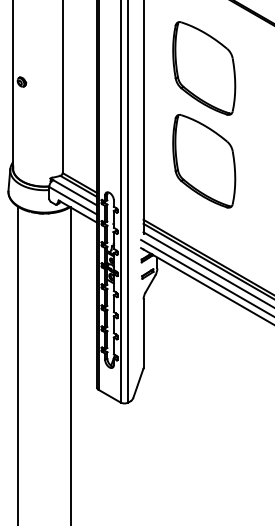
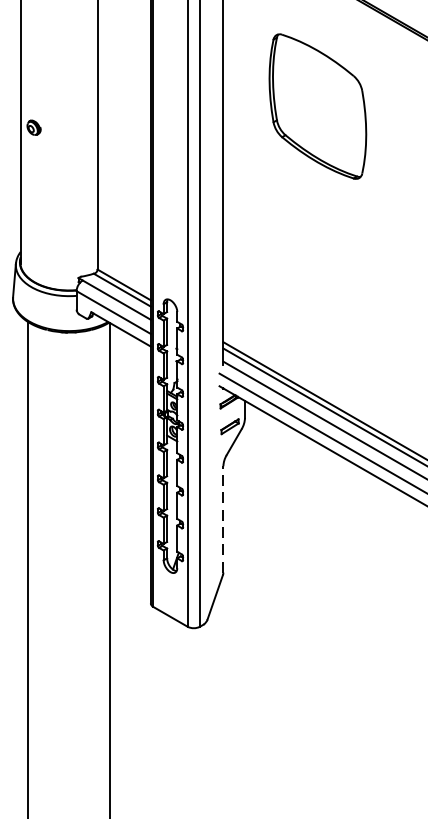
part: (204, 161) -> (318, 251), removed
line: (143, 333) -> (223, 519), solid -> dashed

